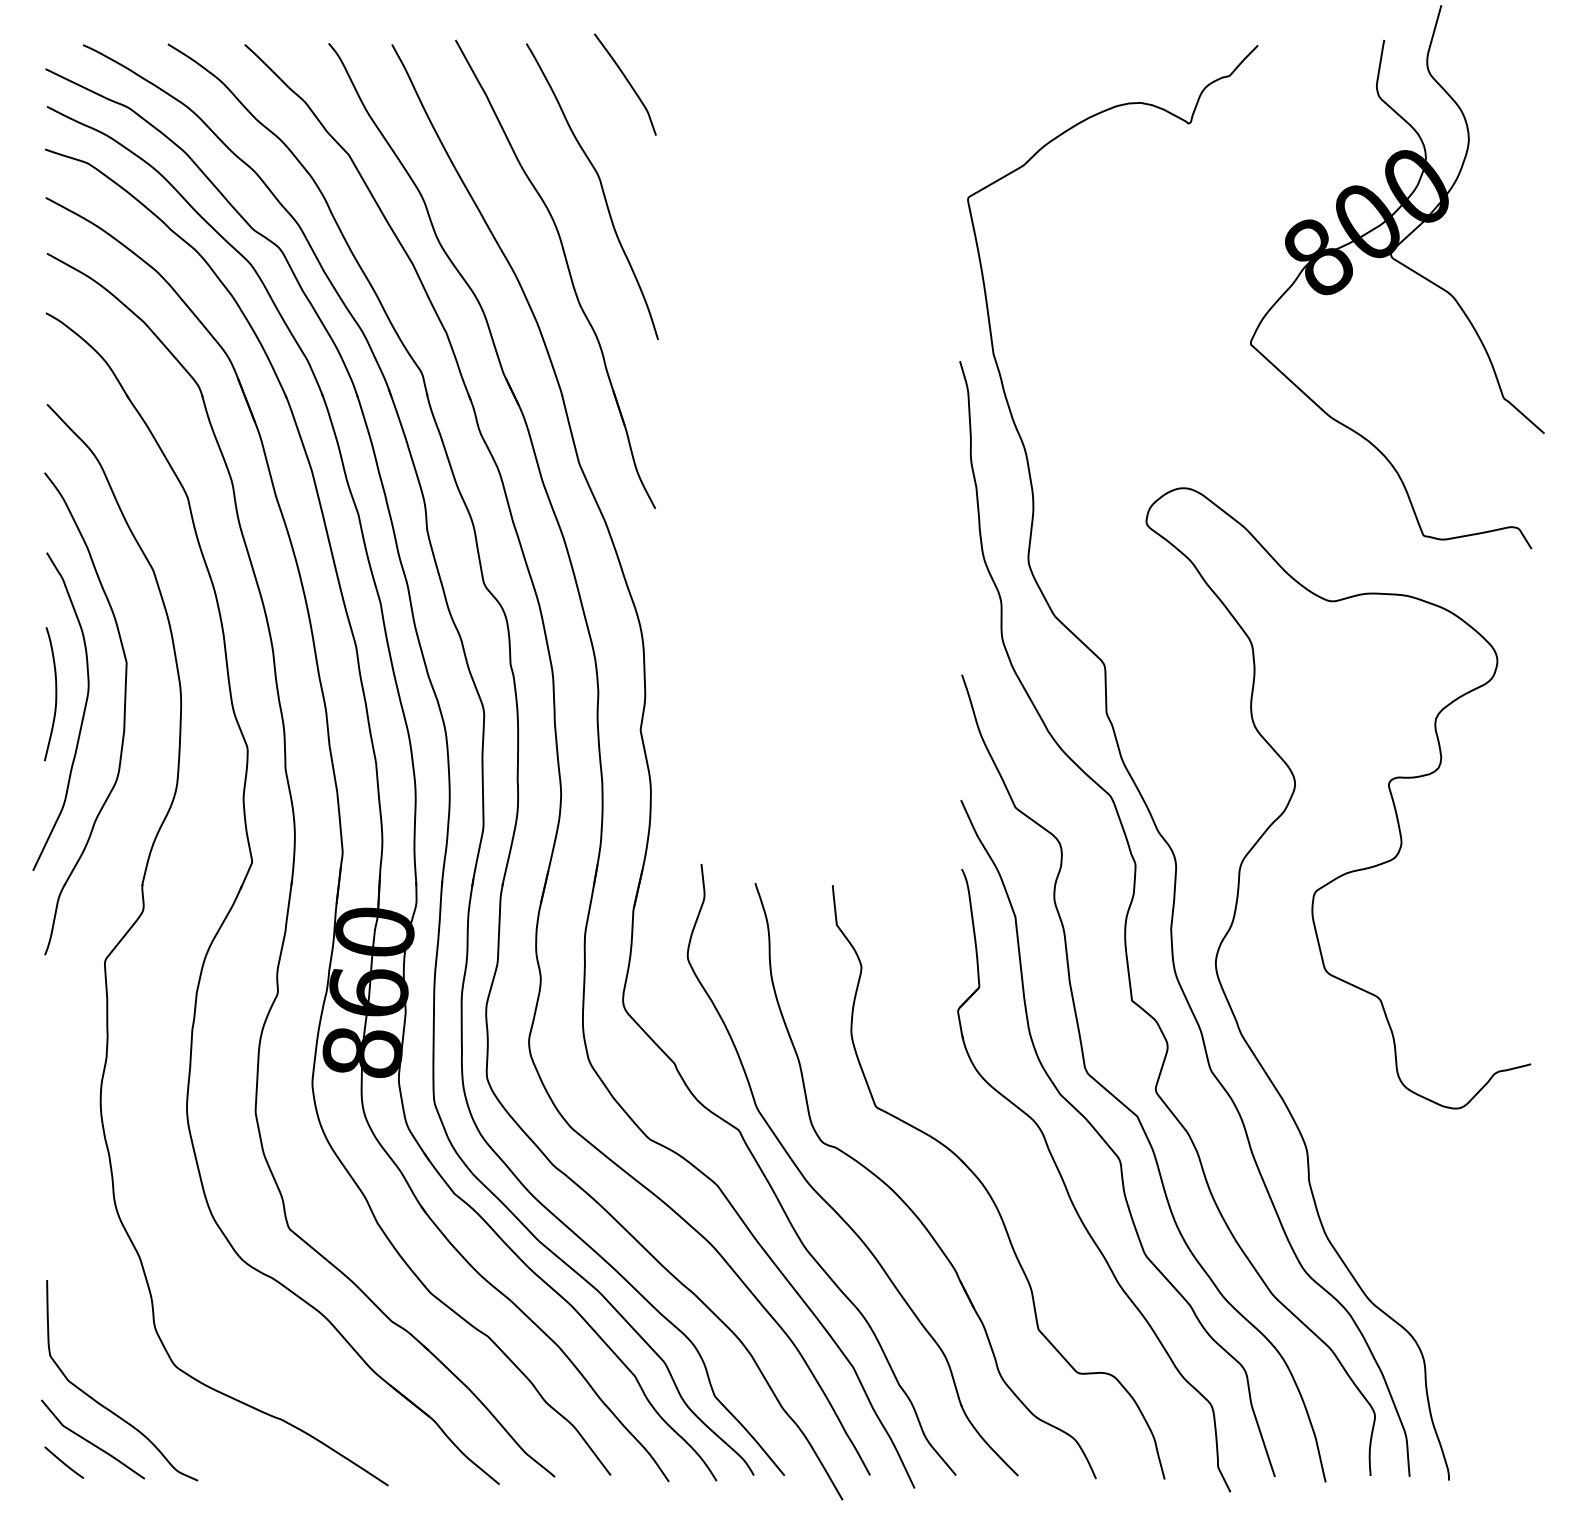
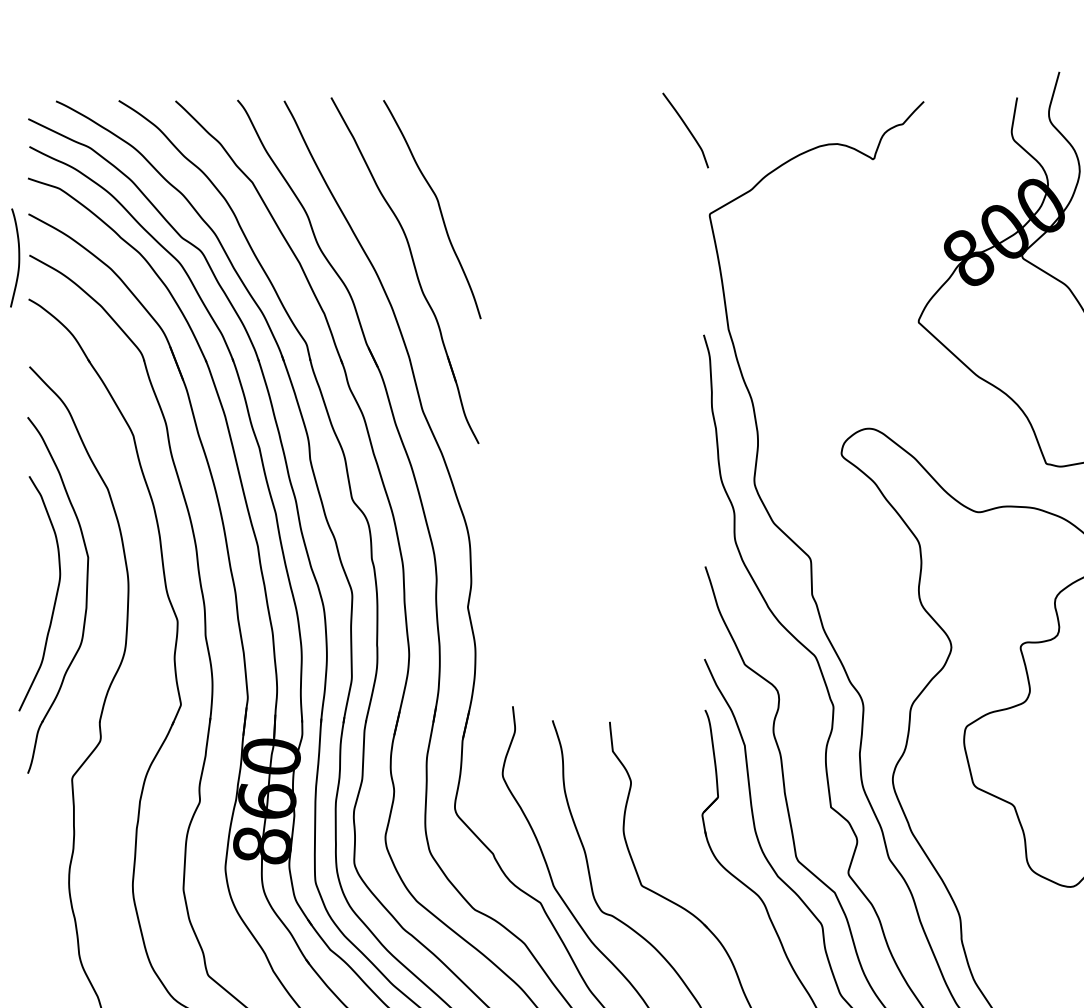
curve: (627, 82) -> (687, 128), moved
curve: (55, 694) -> (18, 258), moved

